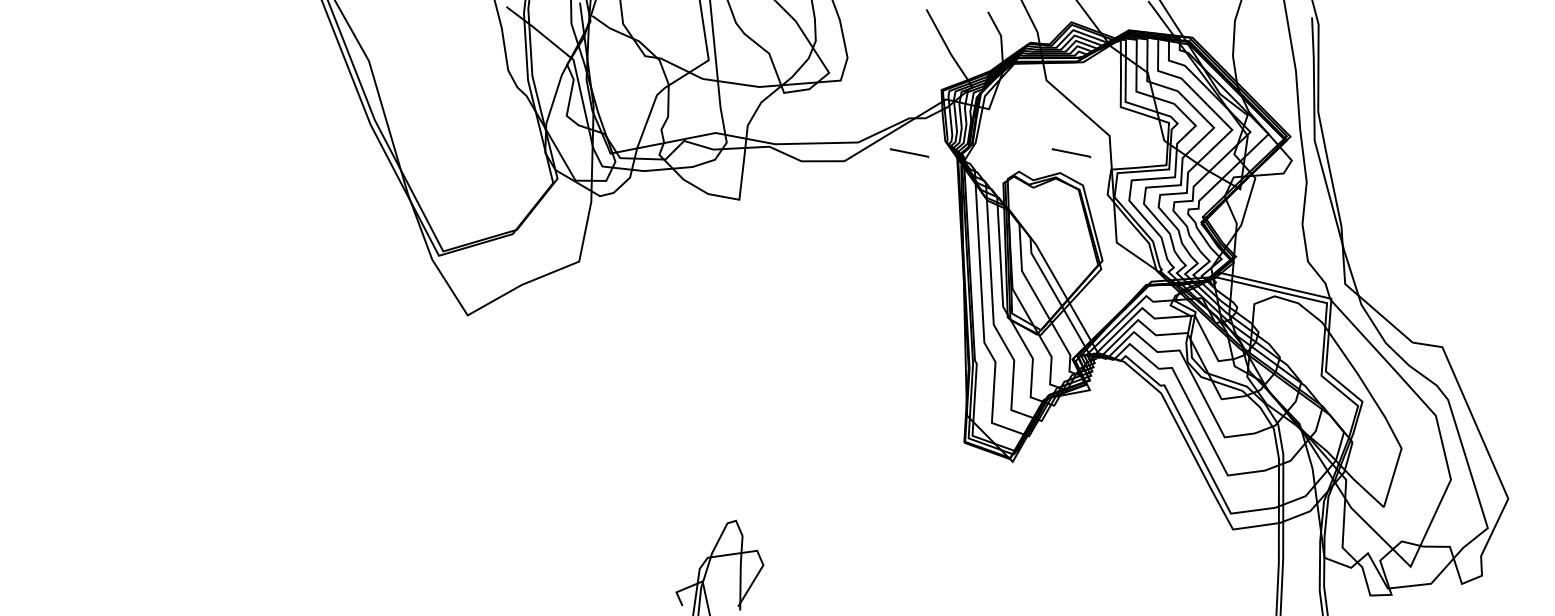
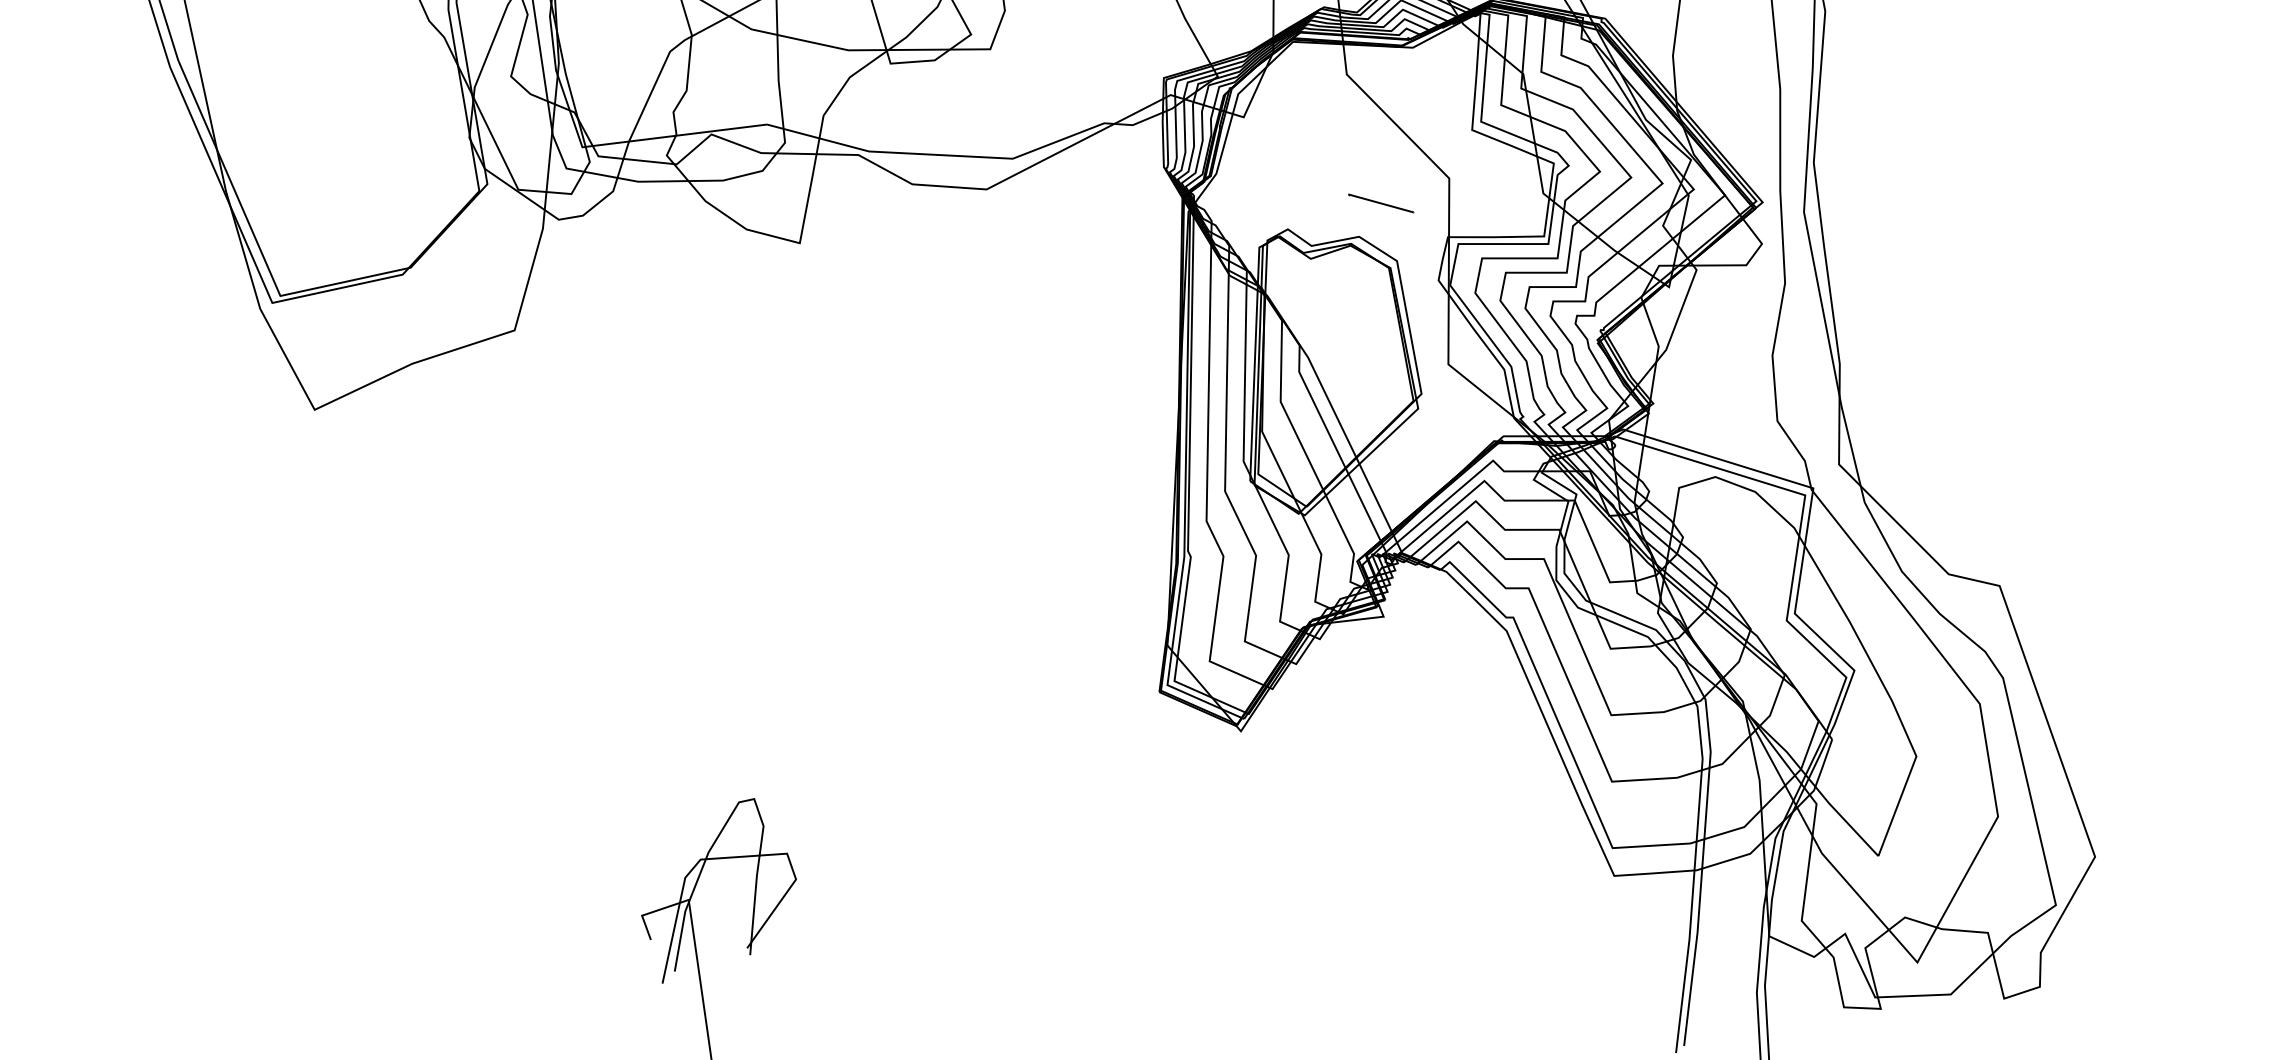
line: (909, 153) -> (1100, 184), removed

